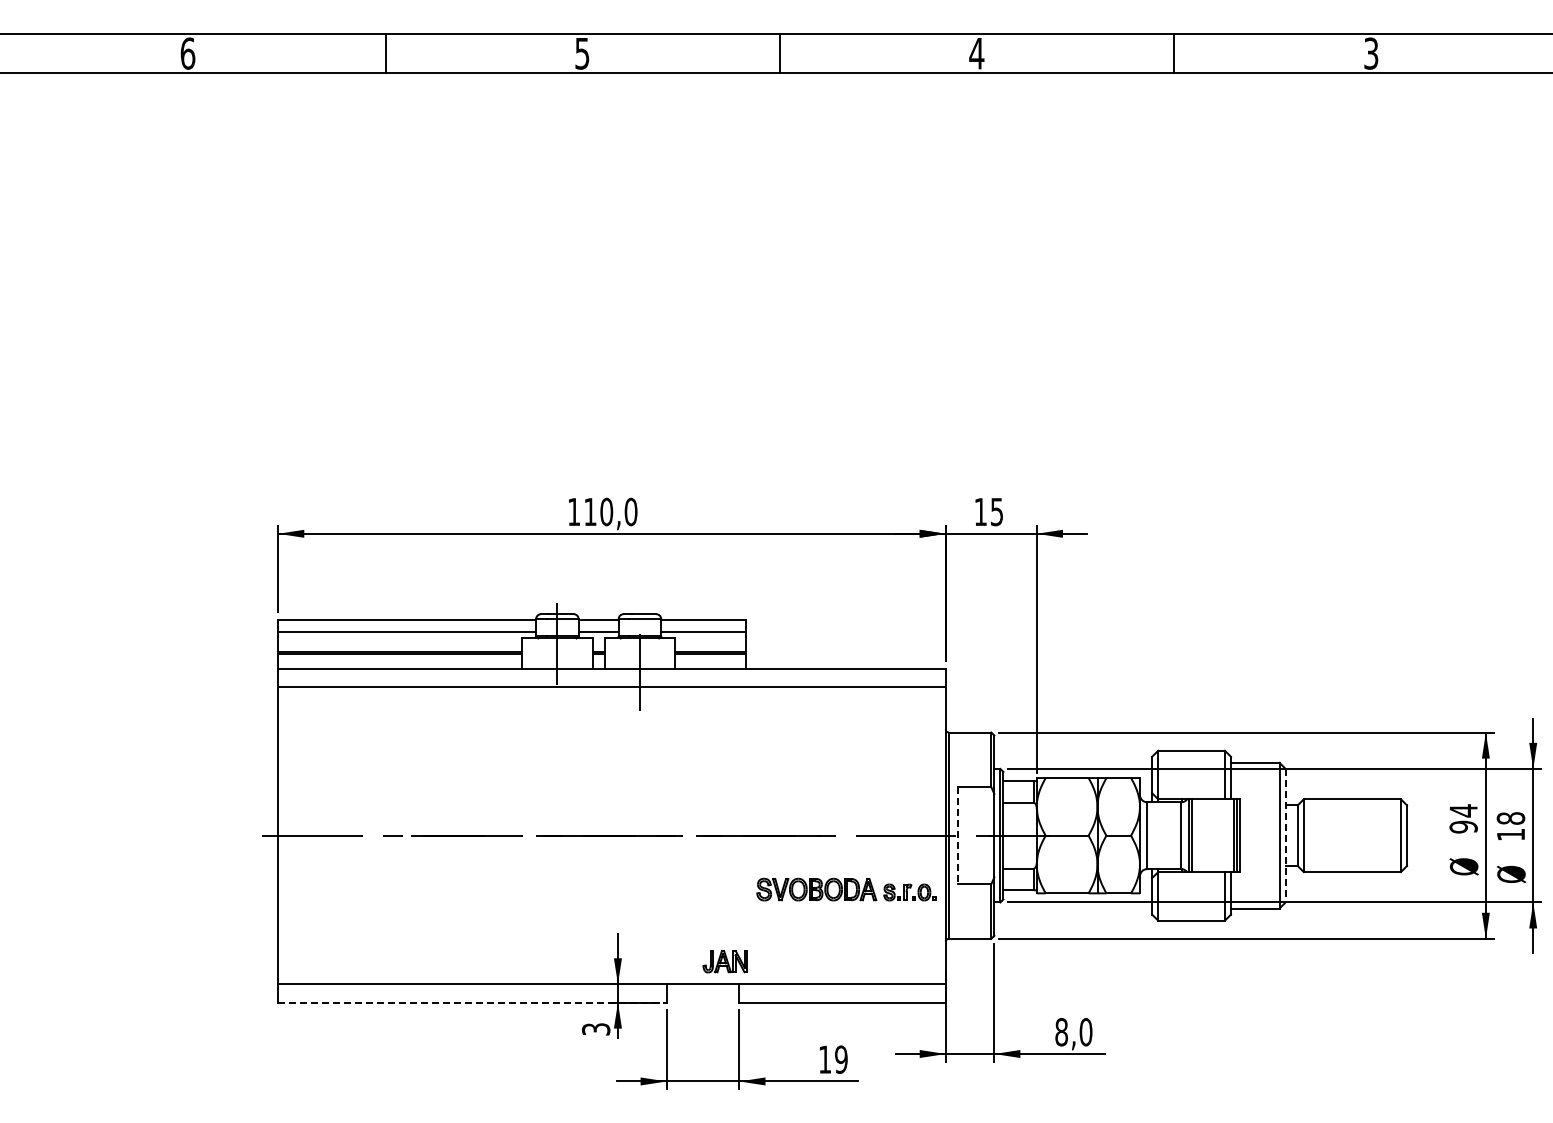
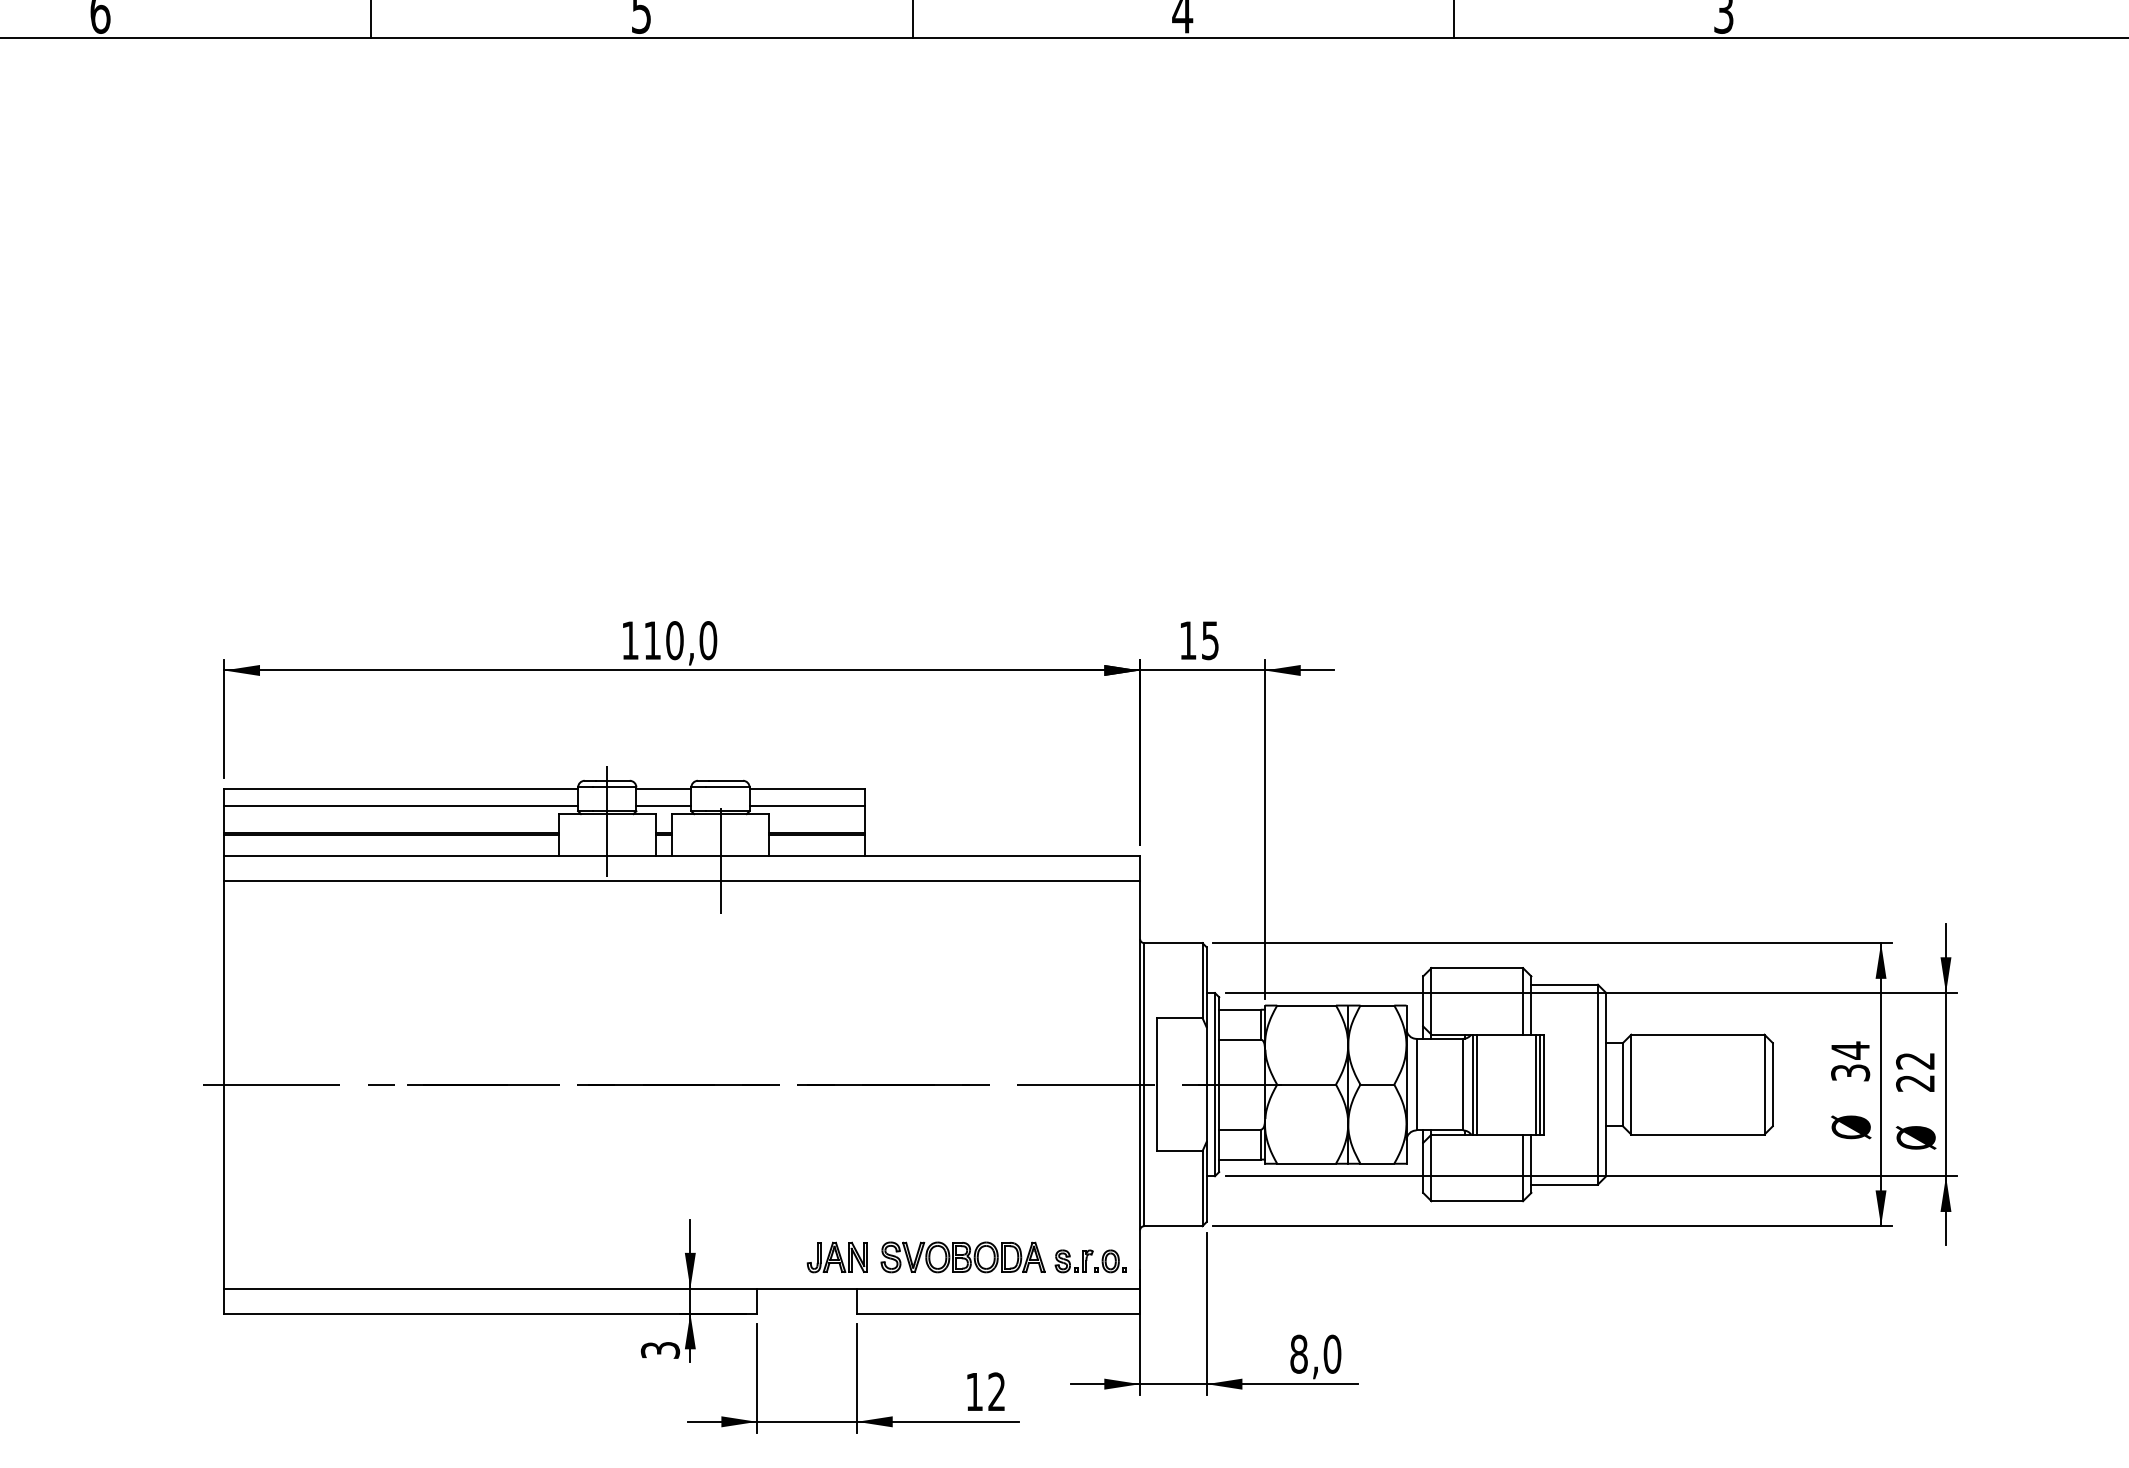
text: (1463, 826) -> (1850, 1072), 94 -> 34
text: (1510, 826) -> (1914, 1072), 18 -> 22
line: (957, 835) -> (1156, 1084), dashed -> solid
line: (1285, 835) -> (1606, 1084), dashed -> solid
part: (846, 889) -> (1003, 1257), moved
line: (472, 1002) -> (490, 1313), dashed -> solid
text: (841, 1059) -> (997, 1391), 19 -> 12

